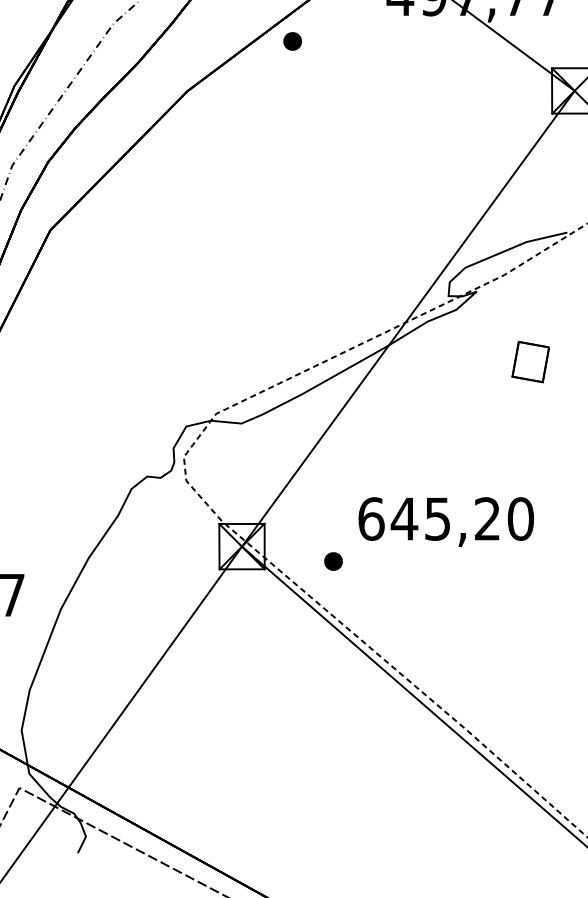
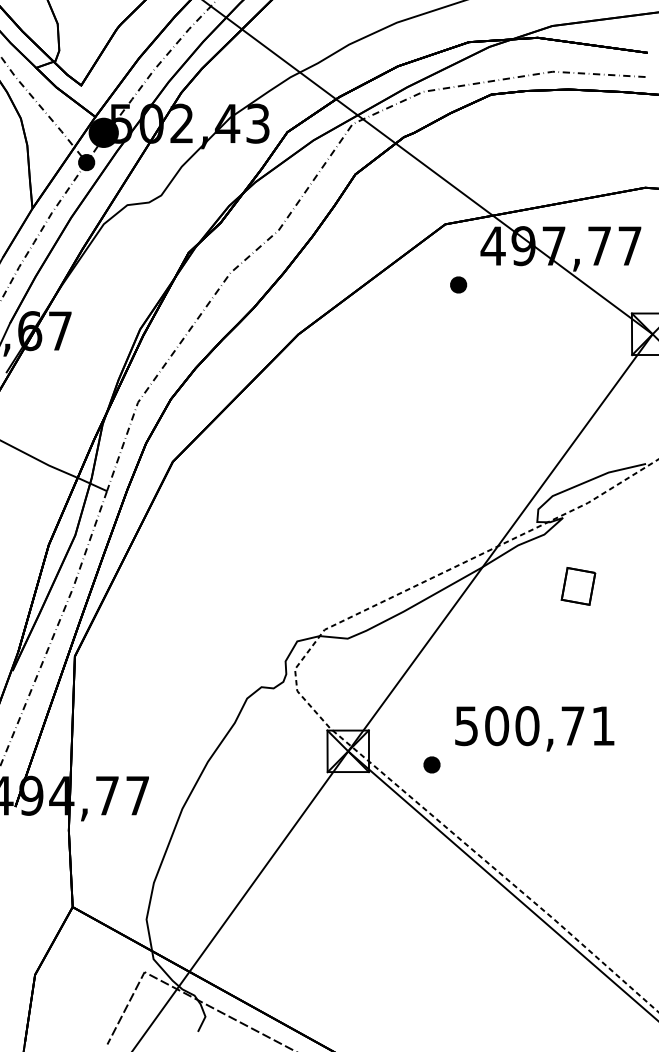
part: (292, 40) -> (458, 284), moved
part: (530, 362) -> (578, 586), moved
text: (445, 519) -> (534, 726), 645,20 -> 500,71

